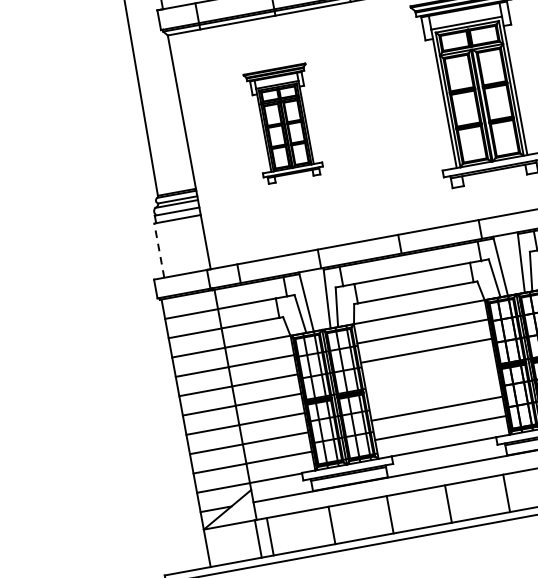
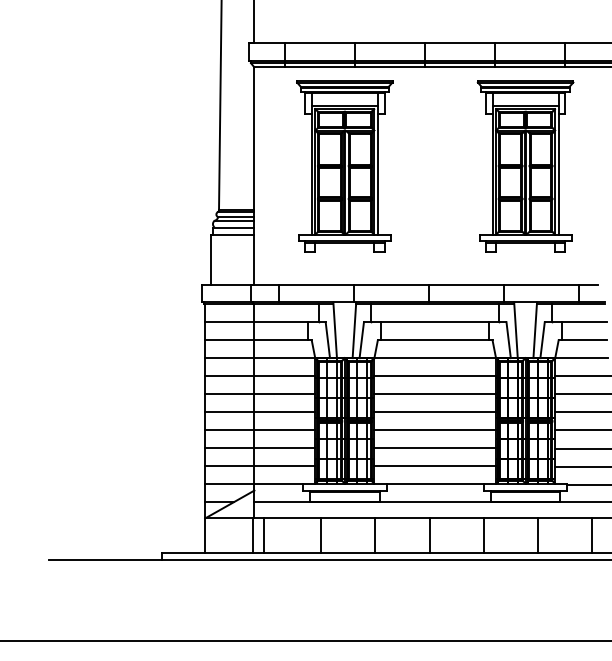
part: (284, 124) -> (344, 166), size x1.67
line: (159, 250) -> (211, 259), dashed -> solid
line: (430, 370) -> (435, 412), added
line: (433, 389) -> (435, 430), added

